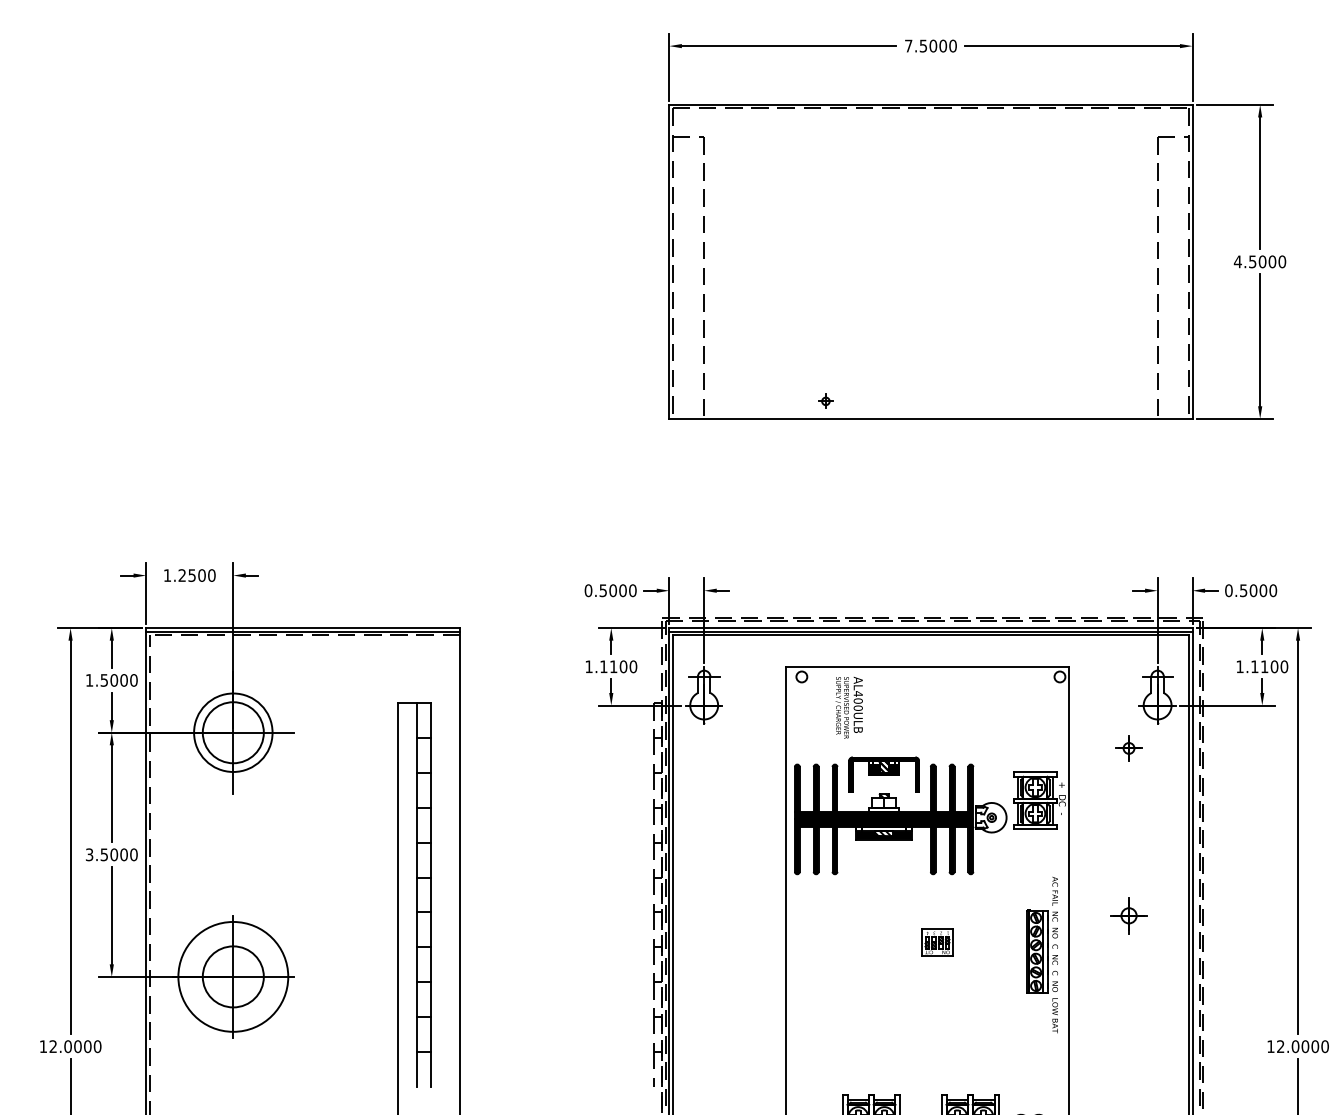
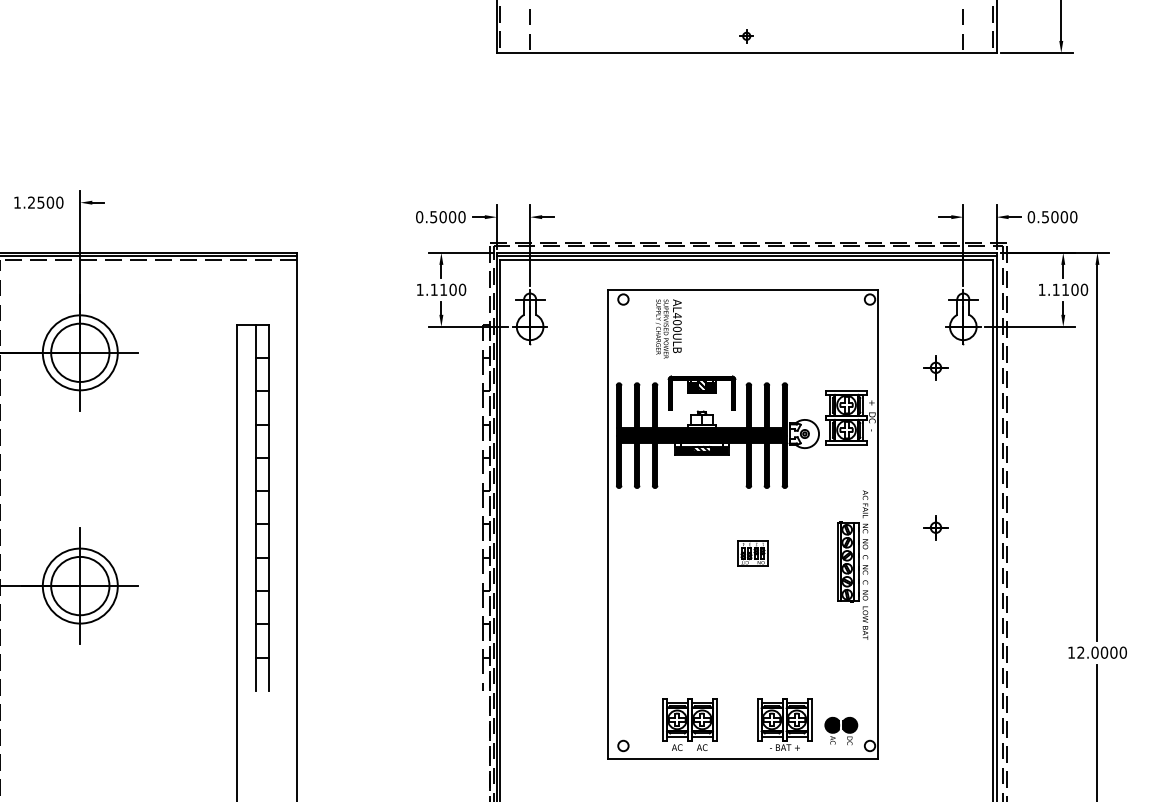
part: (825, 400) -> (746, 35), moved
part: (1128, 915) -> (935, 527), size x0.71
circle: (233, 976) -> (80, 585), size x0.71

